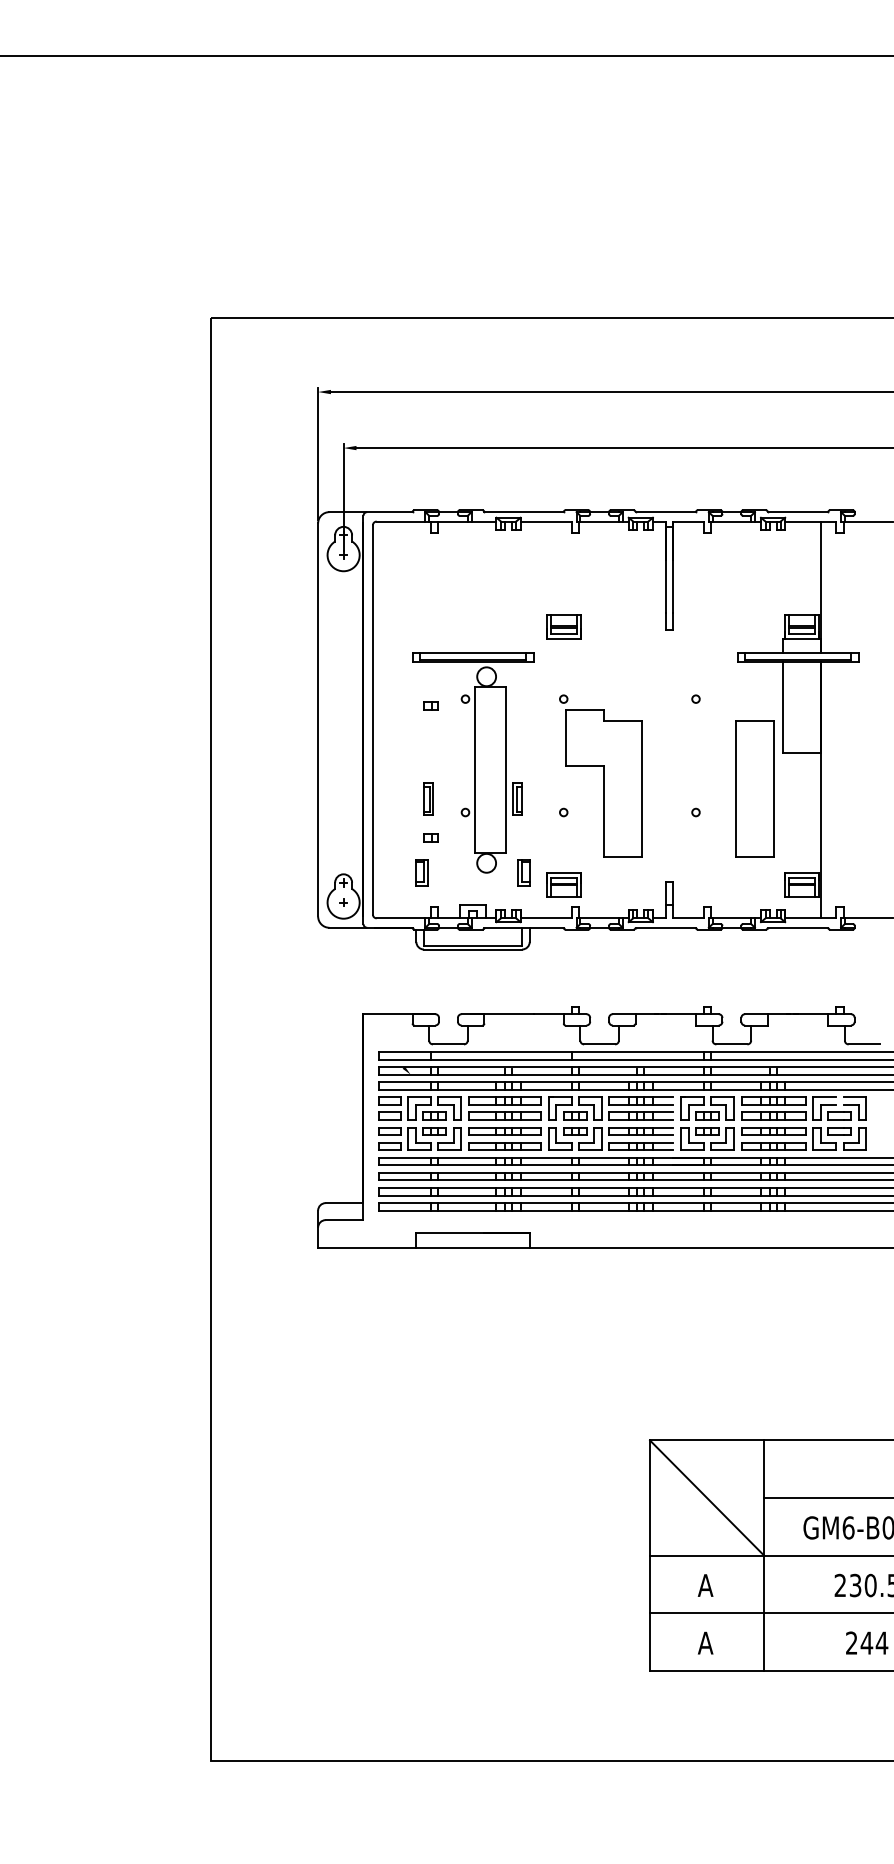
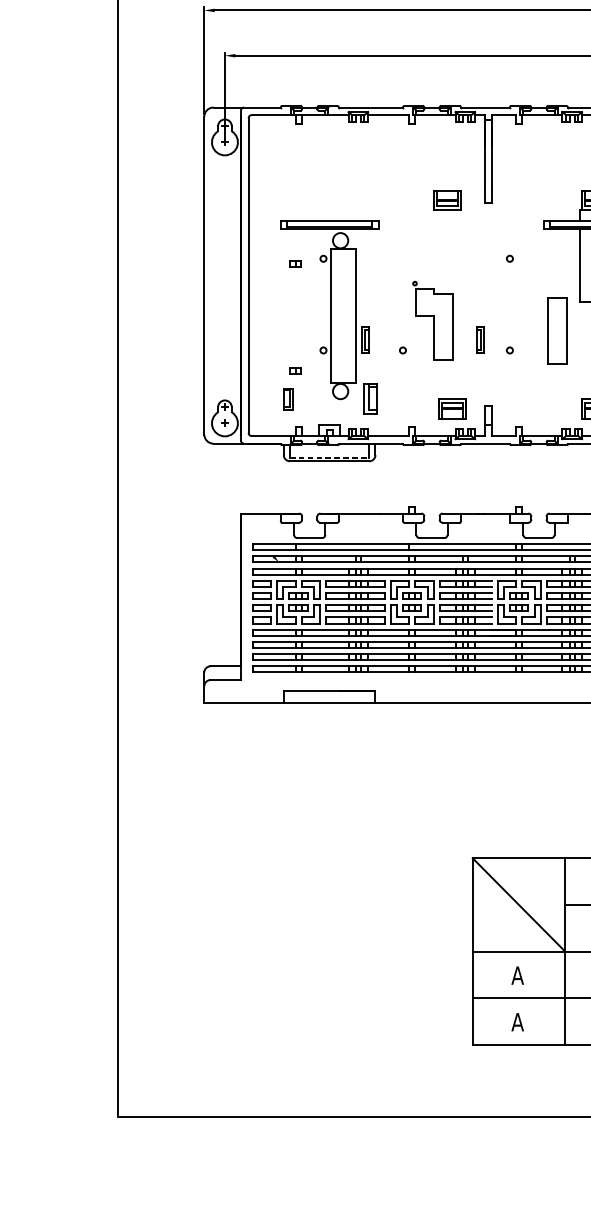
part: (563, 626) -> (447, 200), moved
part: (600, 775) -> (432, 320), size x0.6
part: (754, 788) -> (557, 331), size x0.6
part: (428, 798) -> (480, 339), moved
part: (523, 872) -> (370, 398), size x1.4
part: (563, 884) -> (452, 408), moved
line: (473, 945) -> (329, 458), solid -> dashed

